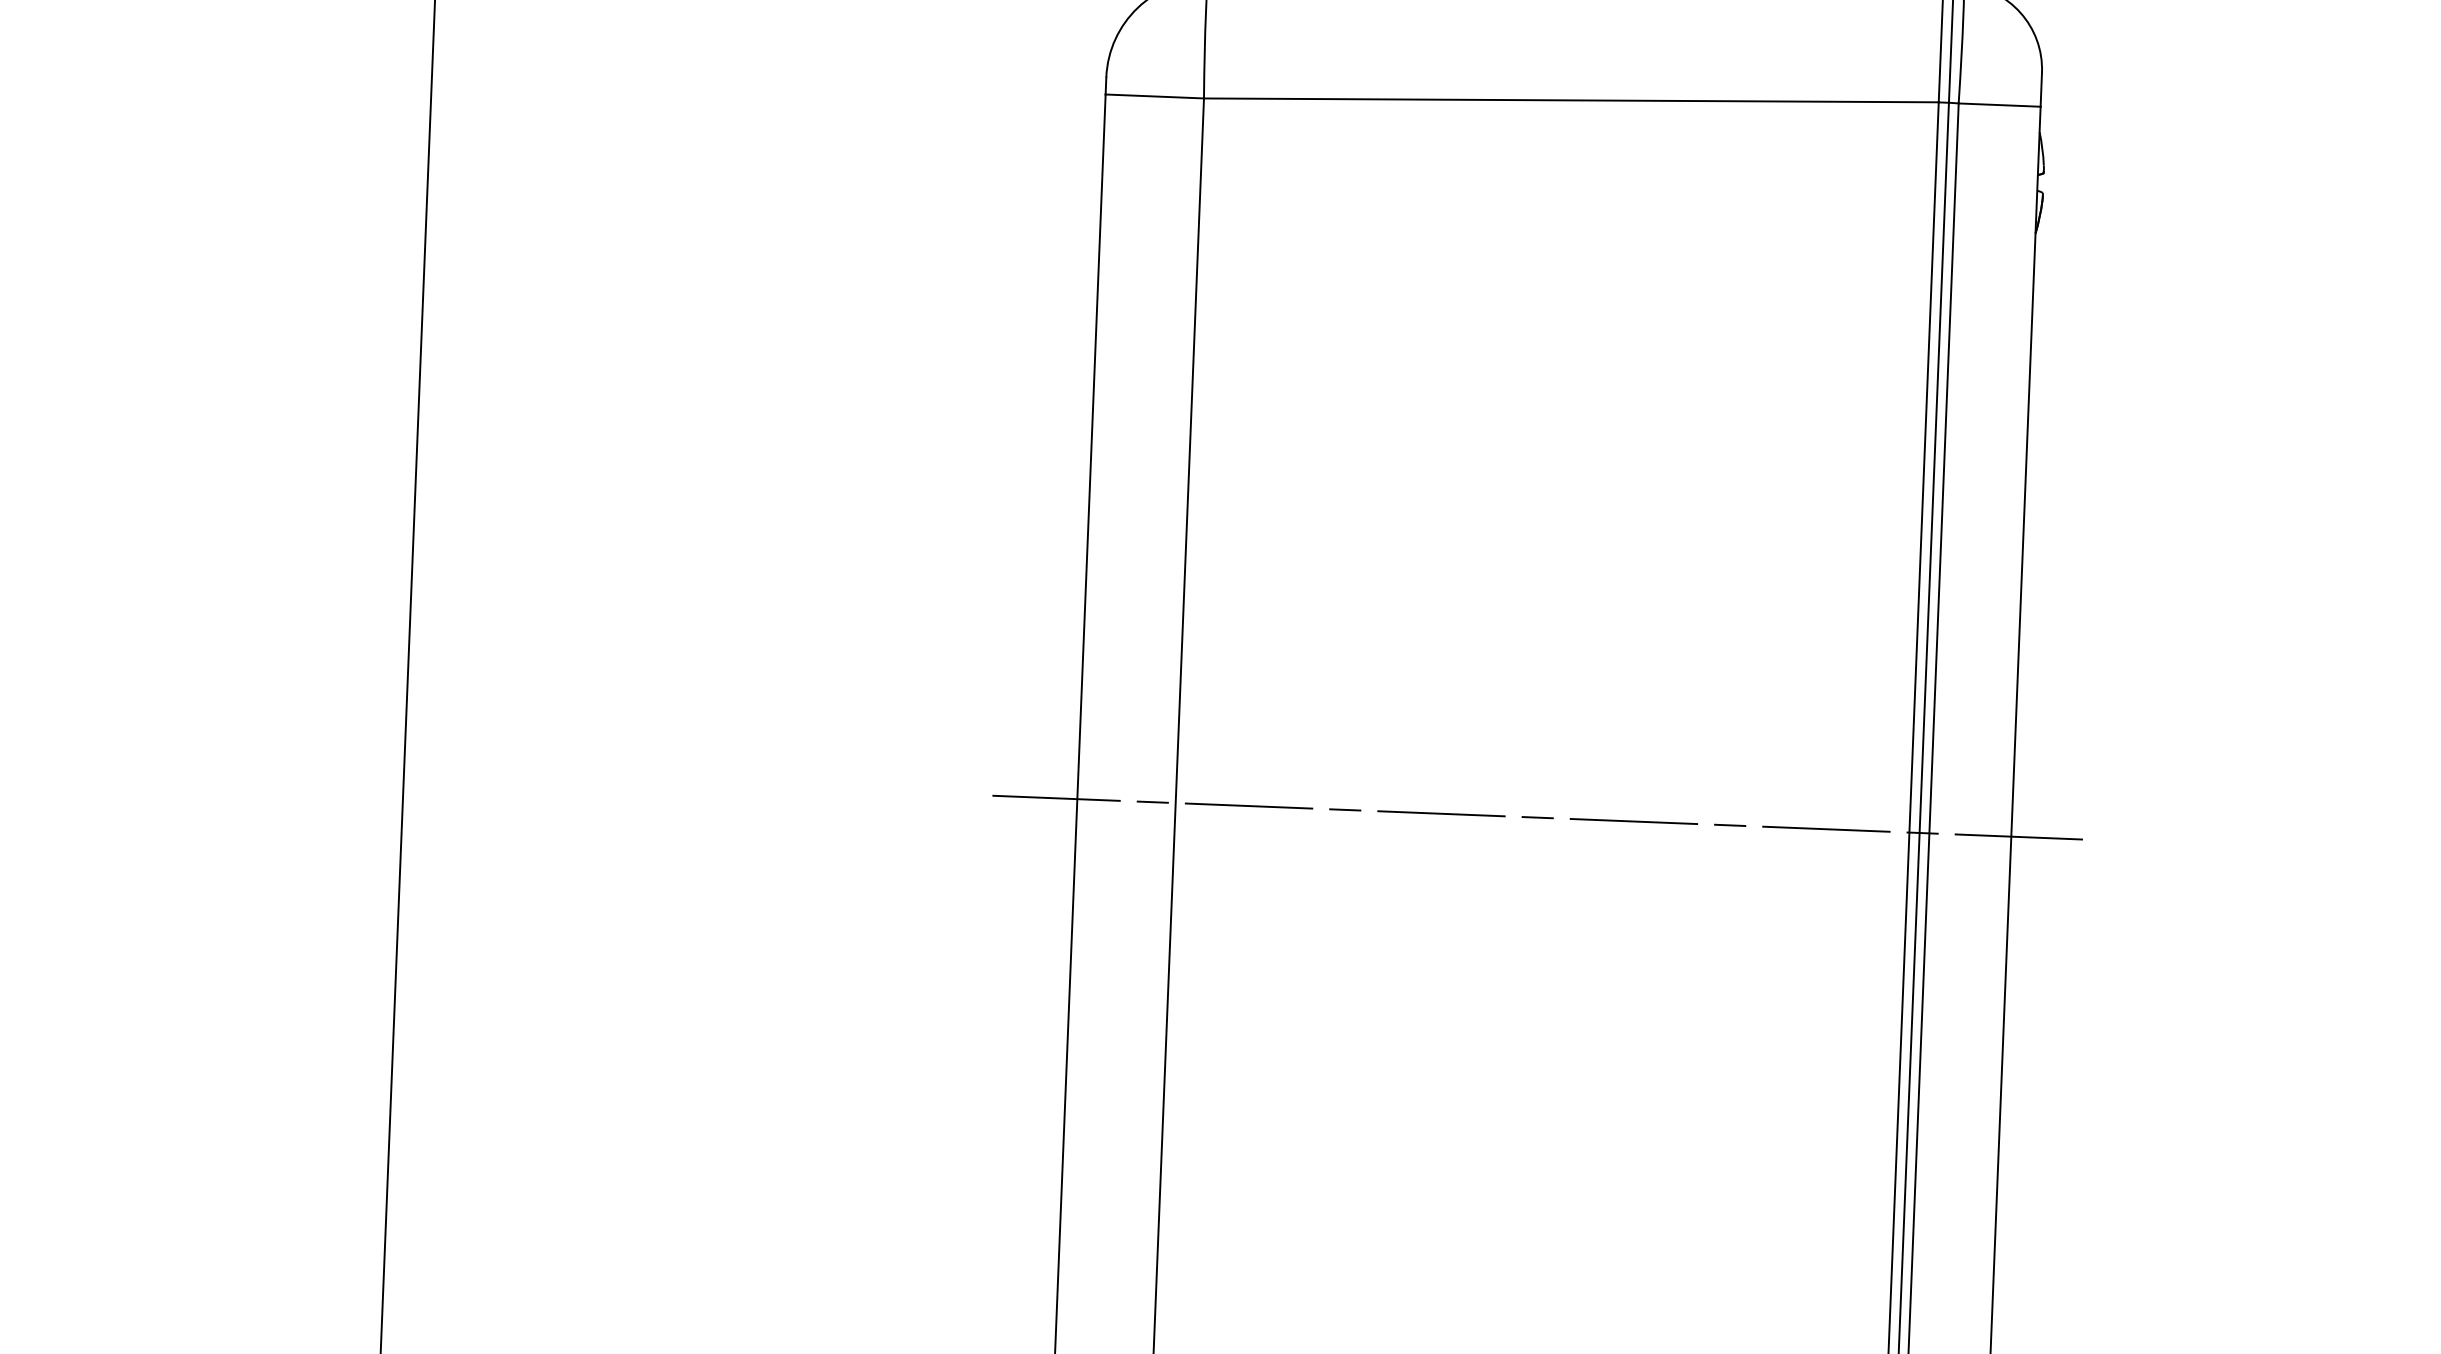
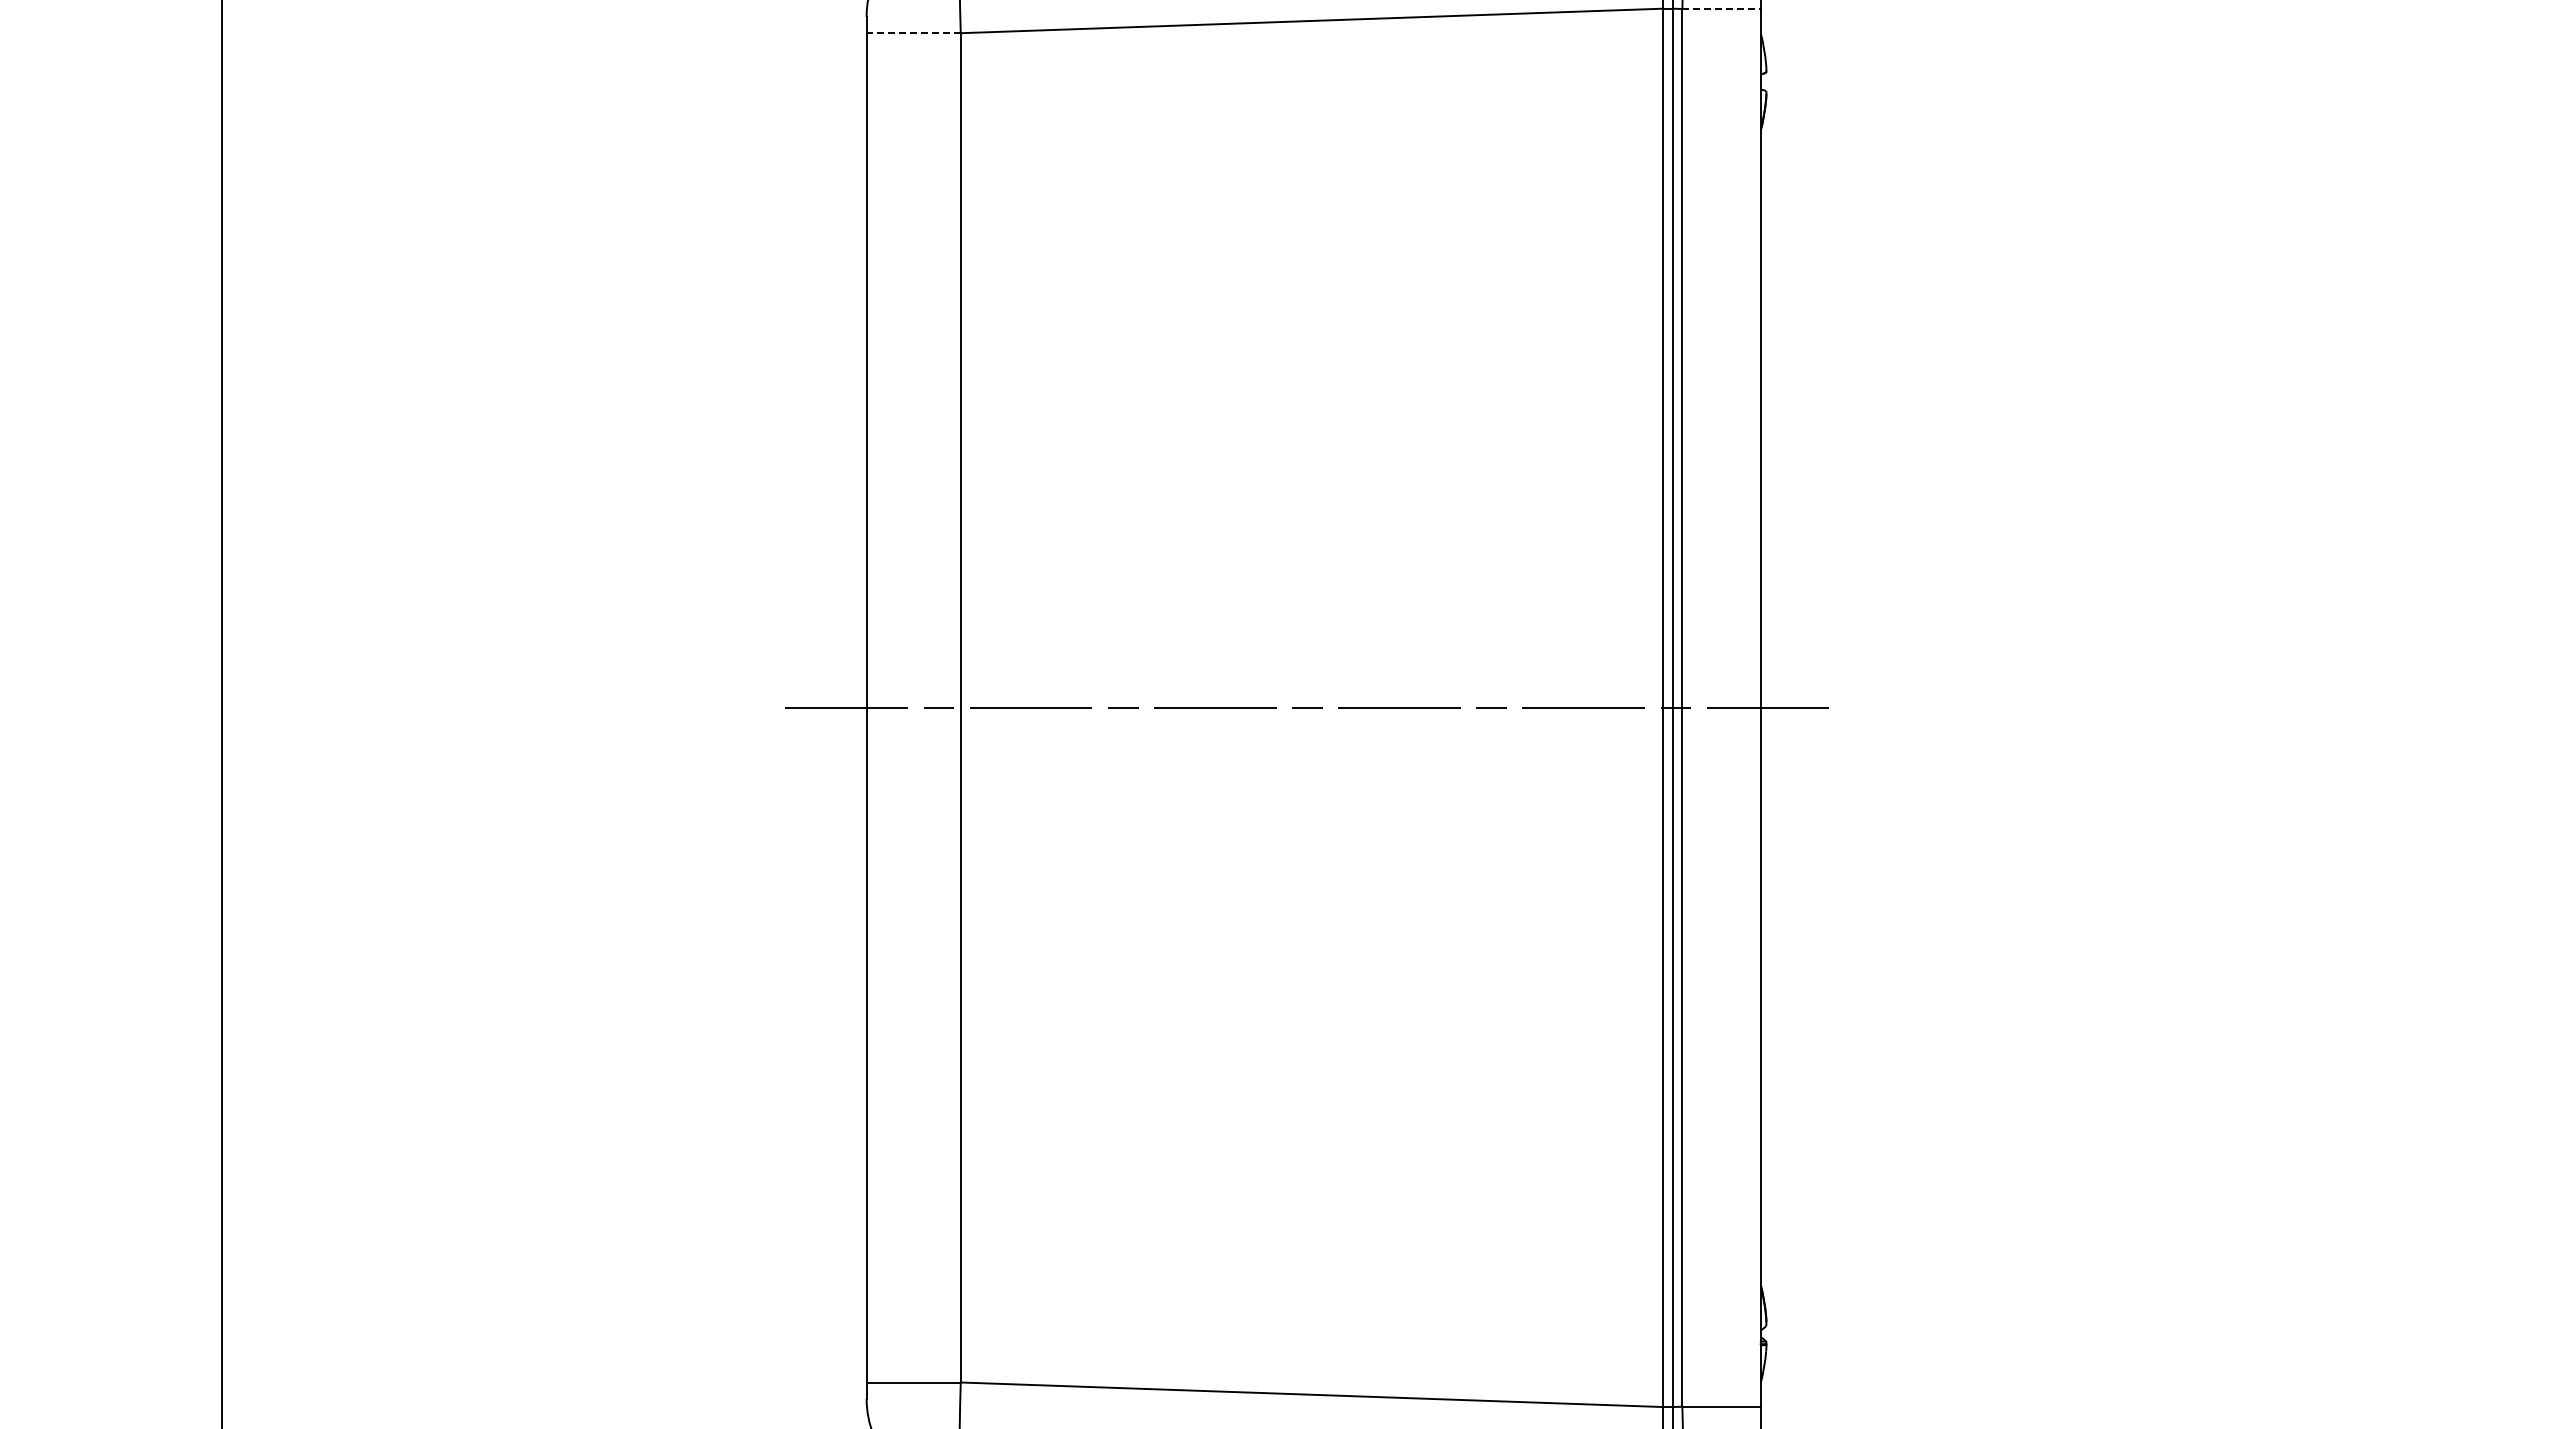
line: (1154, 96) -> (913, 33), solid -> dashed
line: (2000, 105) -> (1722, 9), solid -> dashed

